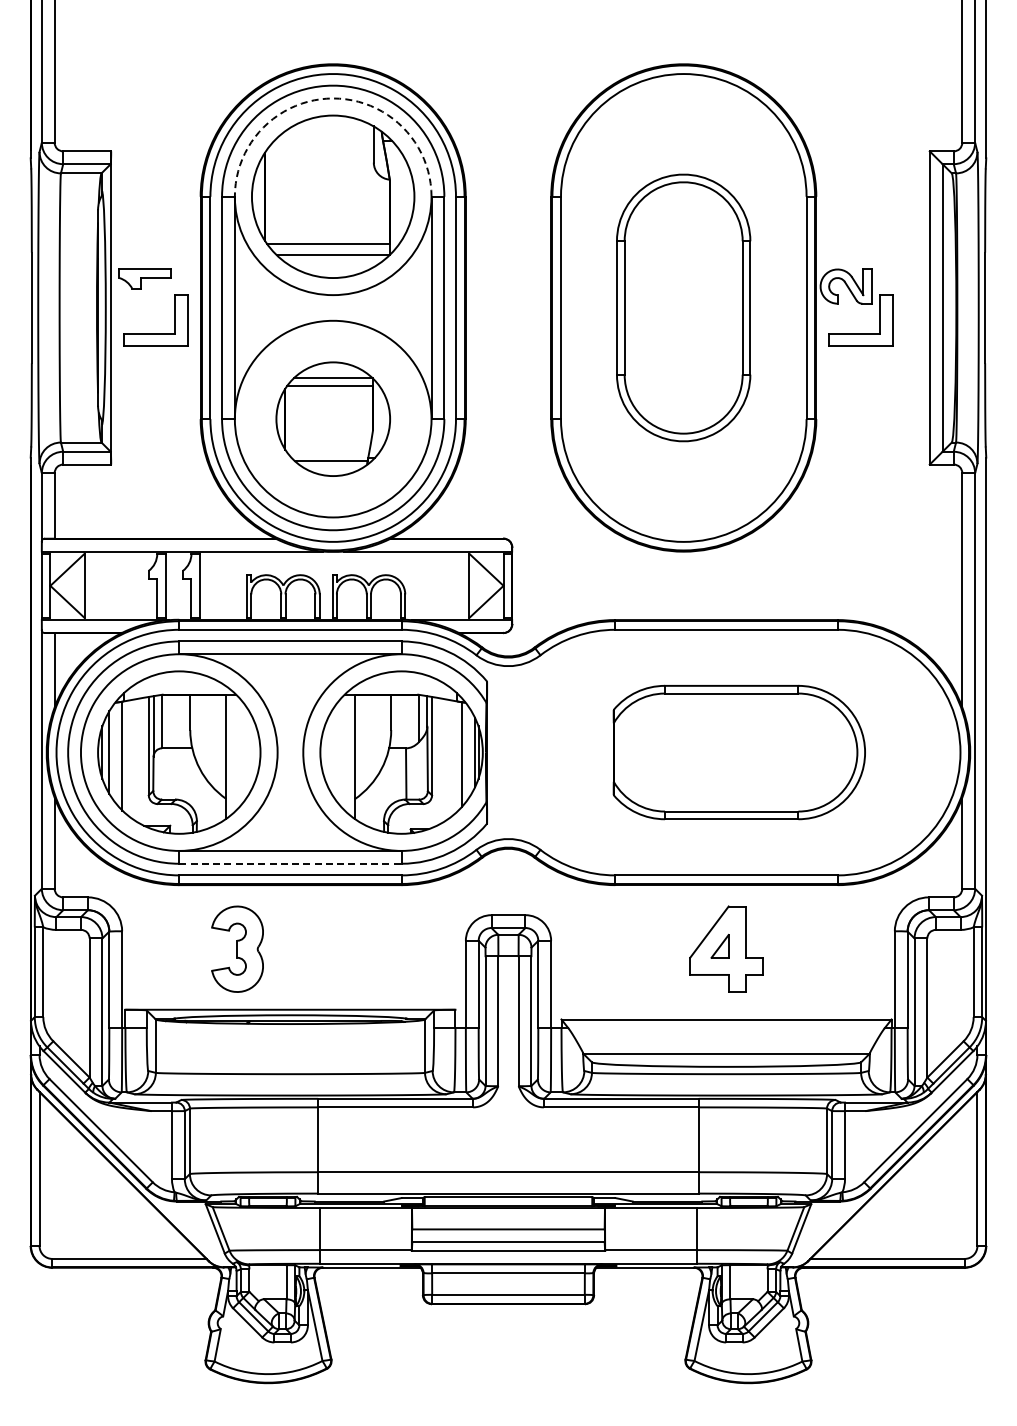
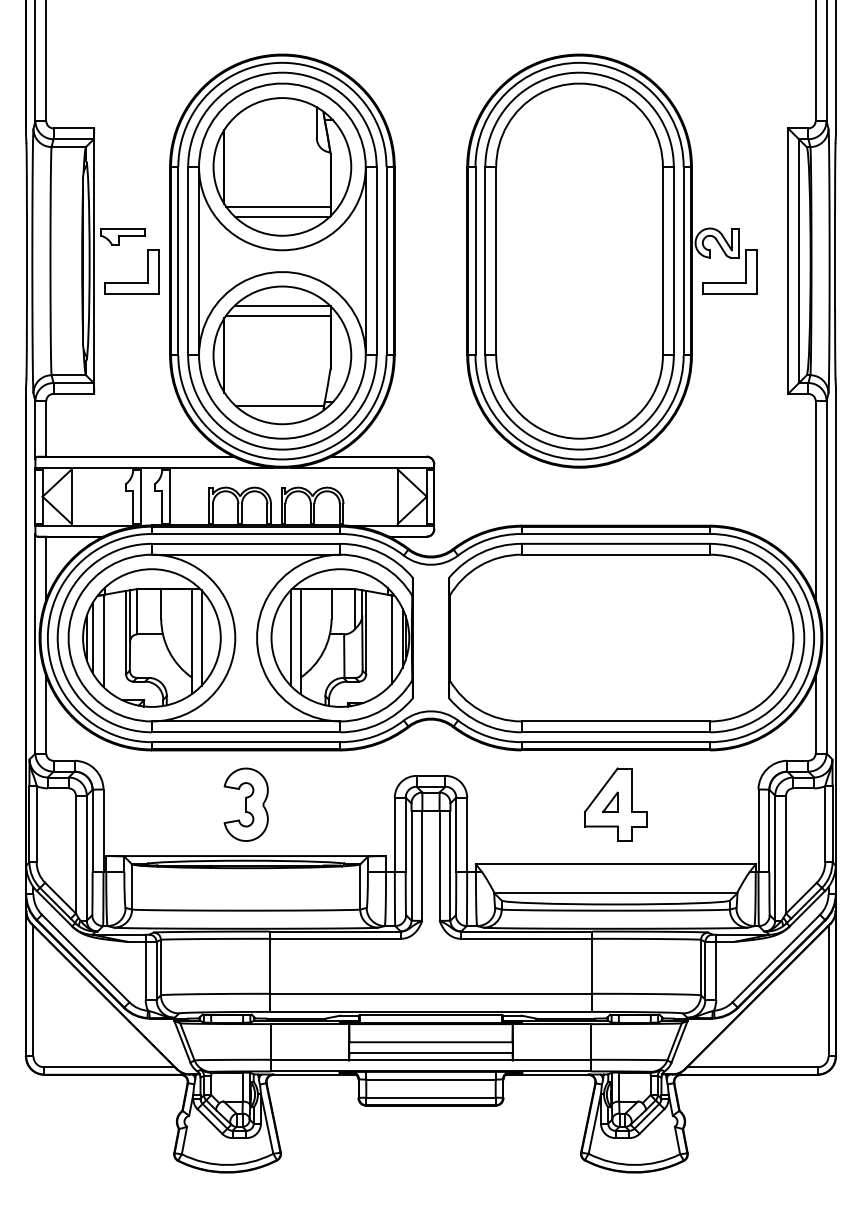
arc: (333, 98) -> (282, 83), dashed -> solid
part: (683, 307) -> (579, 260), size x1.67
part: (333, 419) -> (282, 355), size x1.43
line: (237, 752) -> (201, 637), added
line: (343, 752) -> (291, 637), added
part: (739, 752) -> (626, 637), size x1.67
line: (290, 863) -> (246, 732), dashed -> solid
part: (237, 948) -> (246, 804), moved

